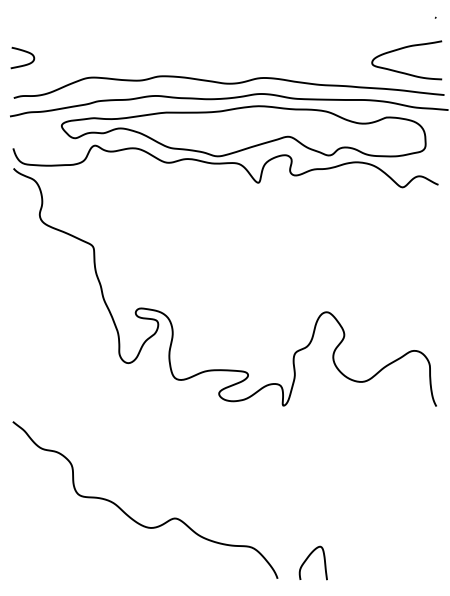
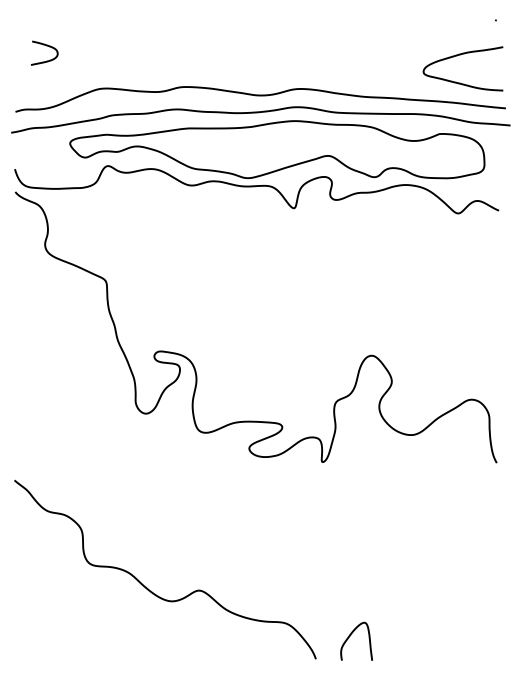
curve: (24, 52) -> (46, 46), moved

